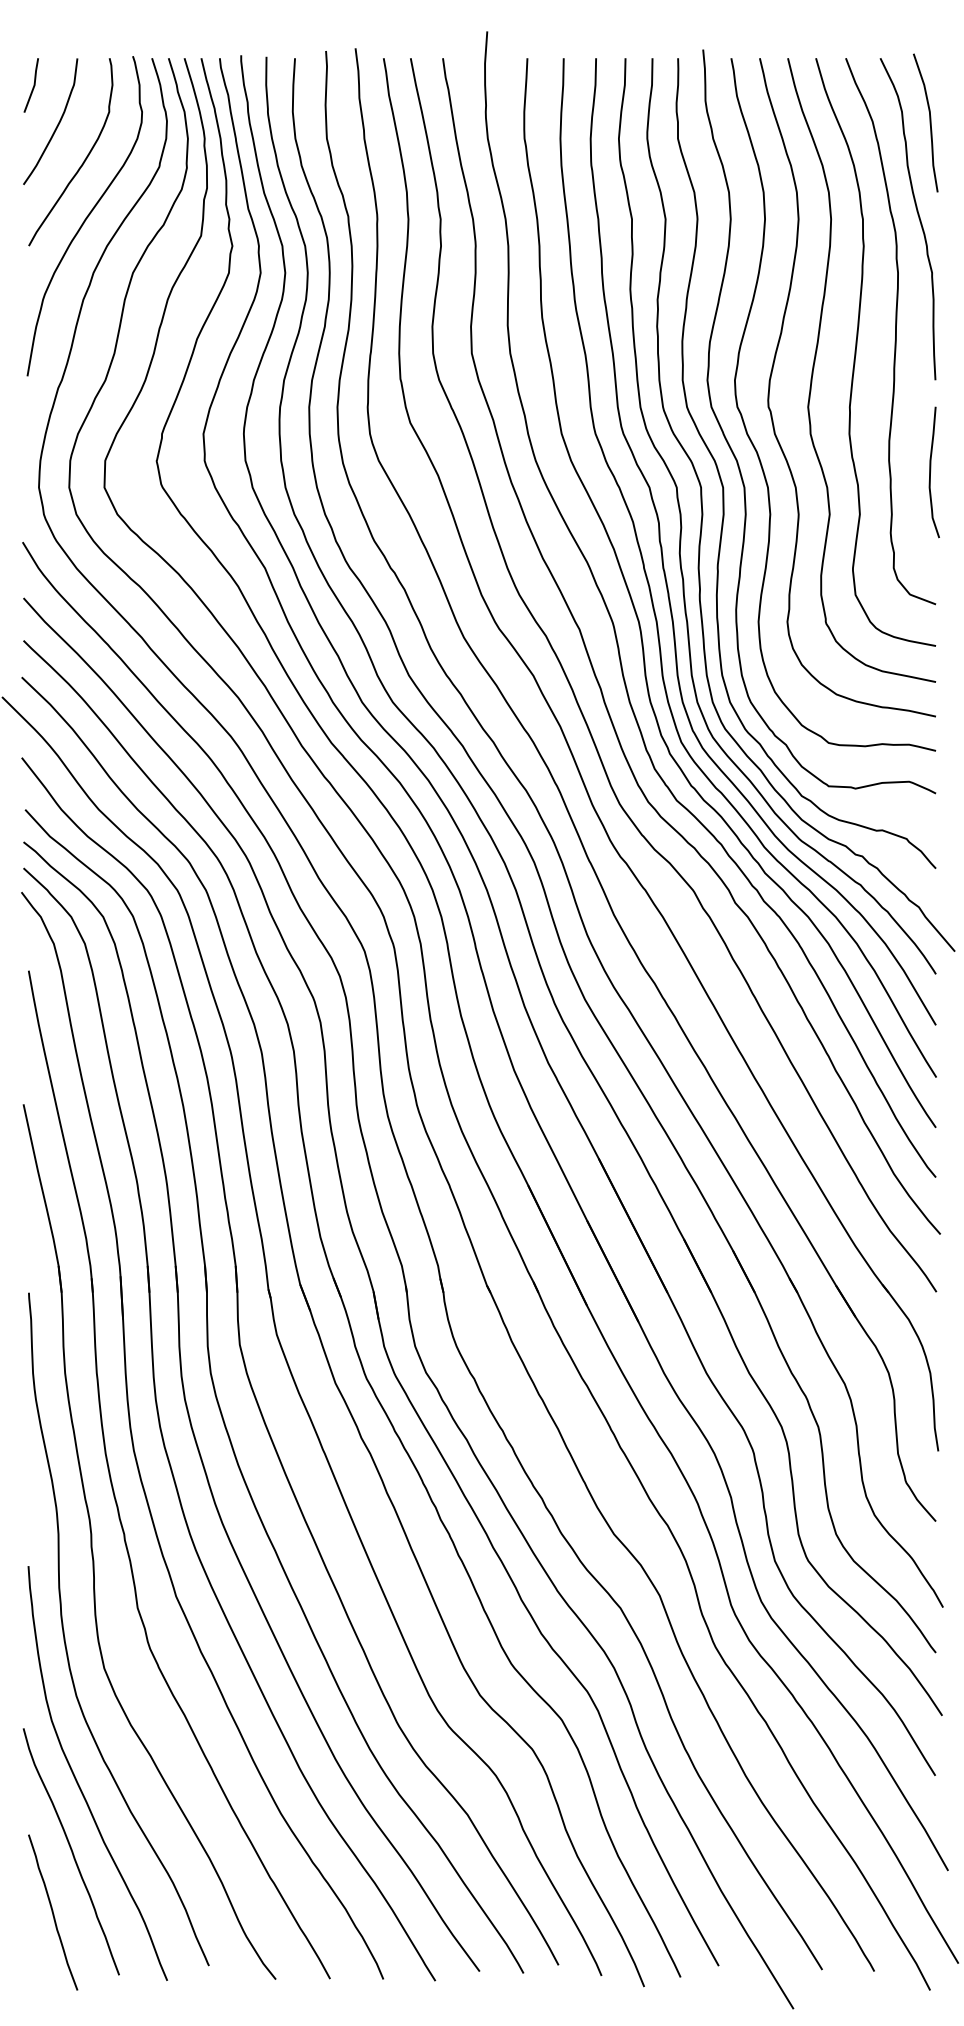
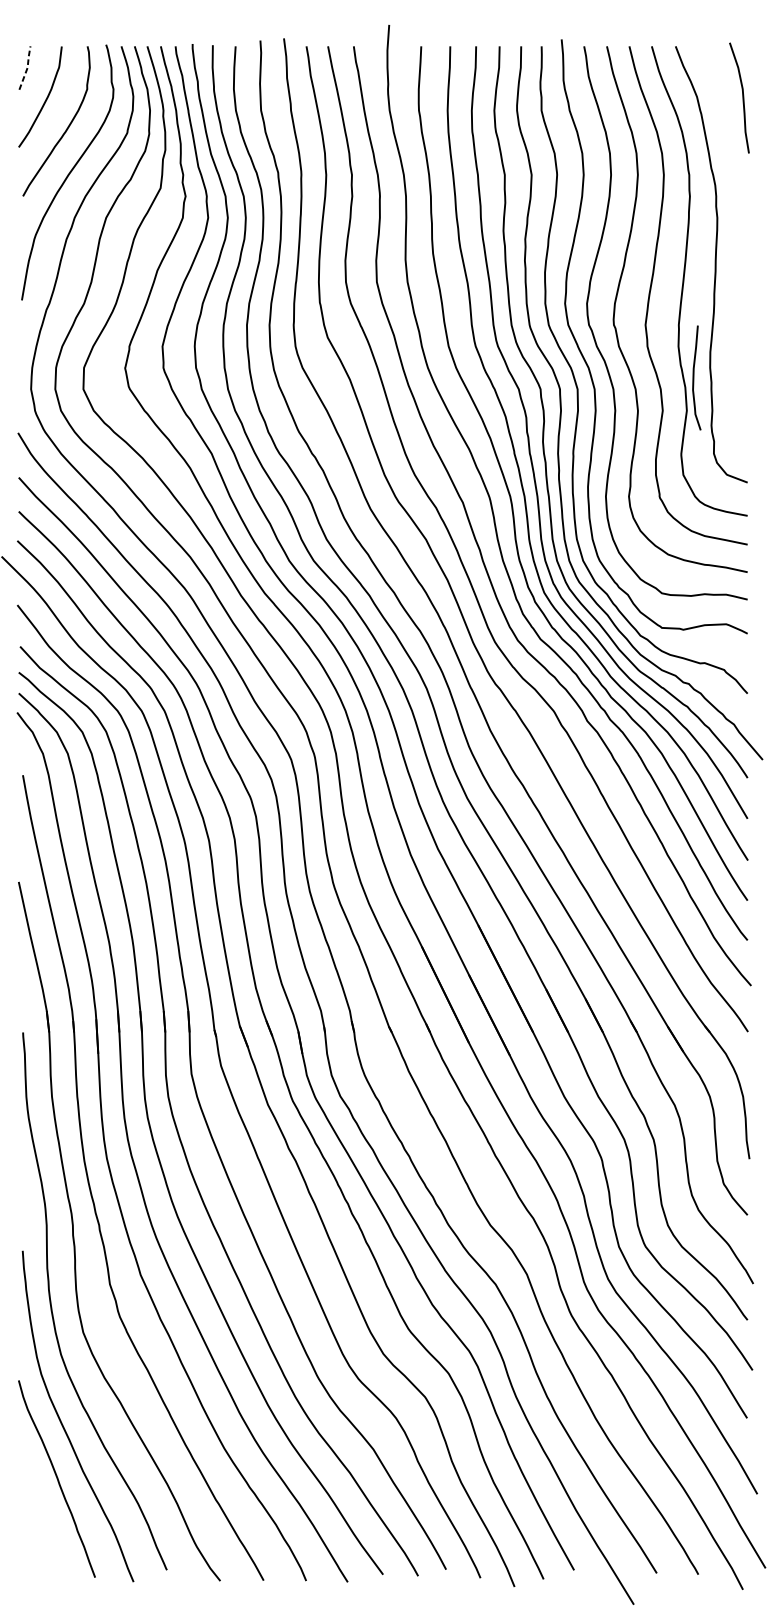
line: (34, 85) -> (27, 68), solid -> dashed
curve: (917, 215) -> (732, 171), removed
curve: (931, 470) -> (694, 376), moved
curve: (53, 1912) -> (42, 1527), removed

